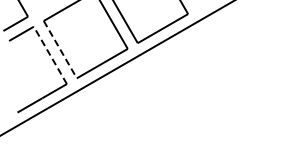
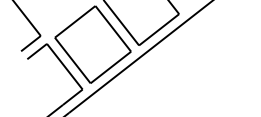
line: (60, 50) -> (73, 61), dashed -> solid
line: (50, 54) -> (64, 65), dashed -> solid

